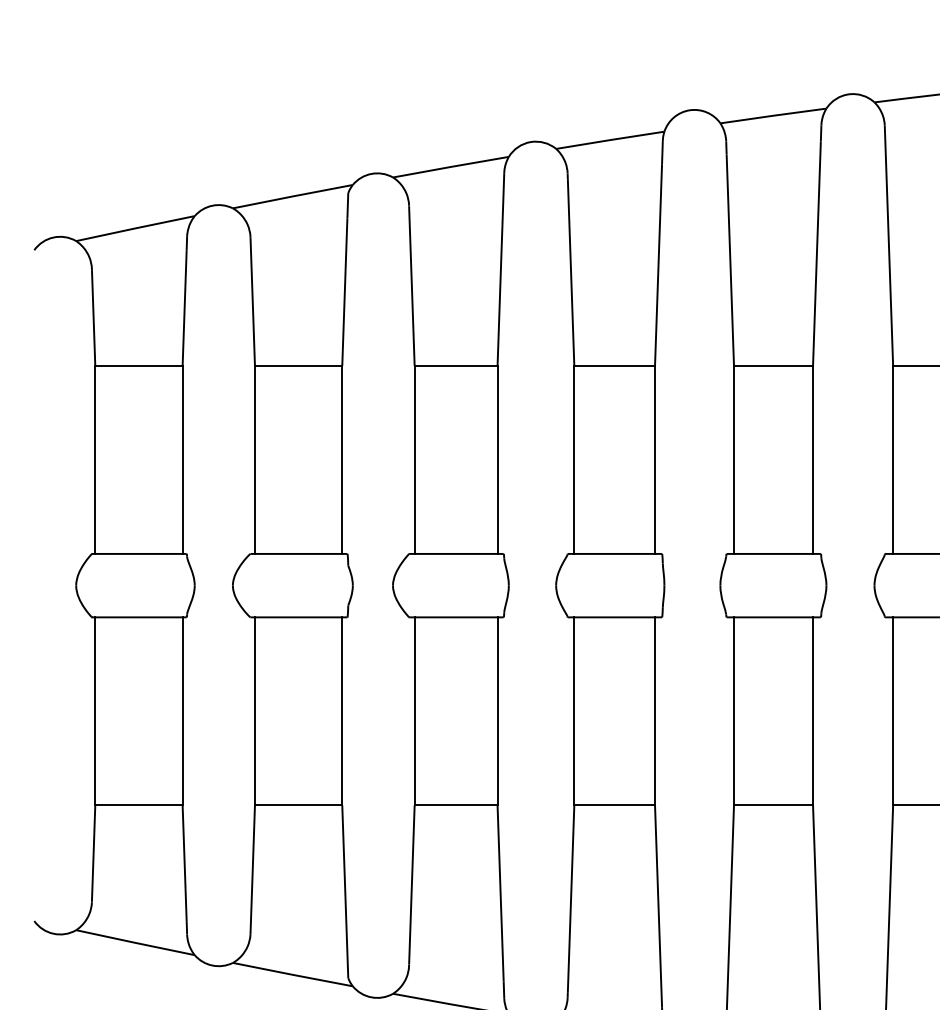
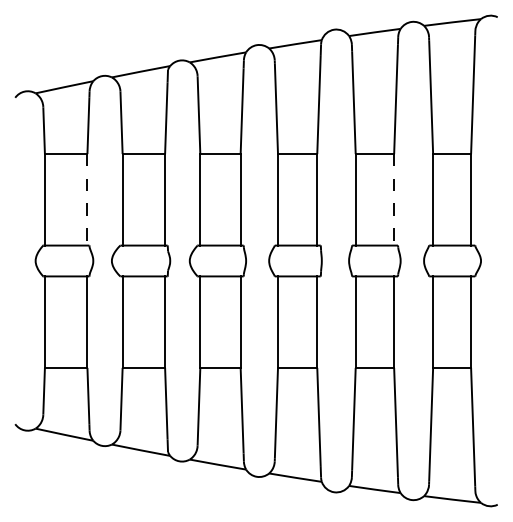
line: (182, 459) -> (87, 199), solid -> dashed
line: (813, 459) -> (394, 199), solid -> dashed

